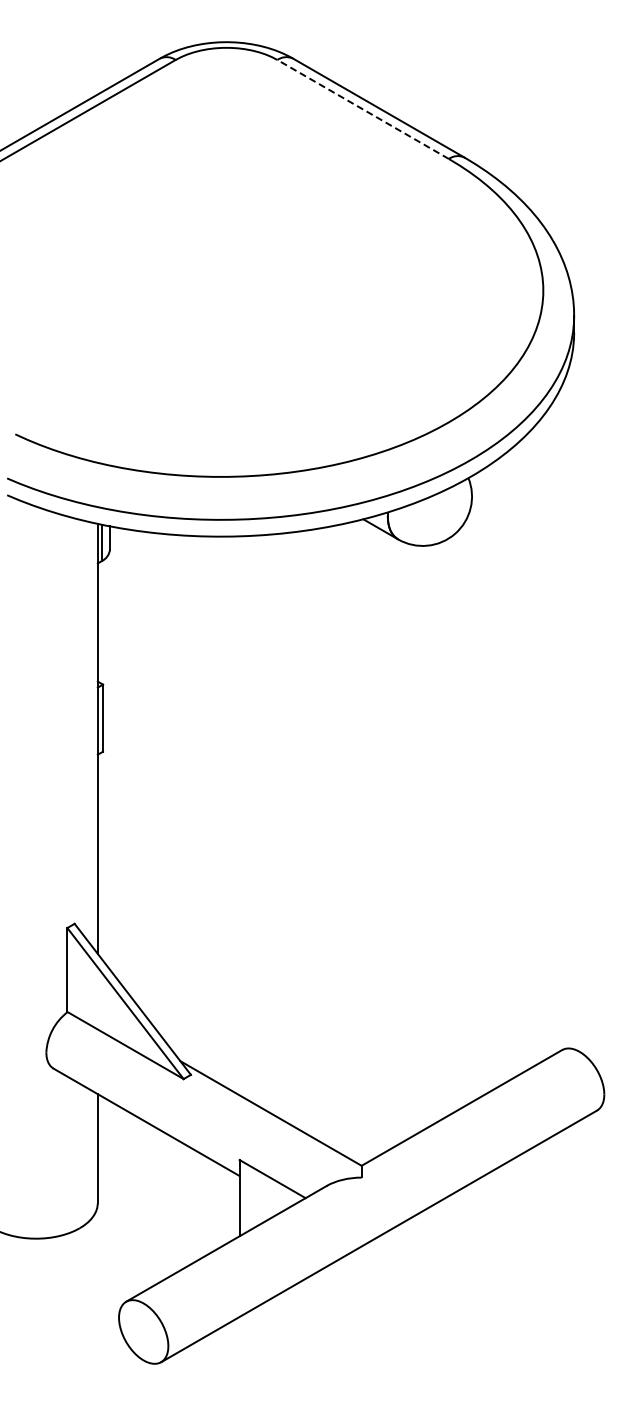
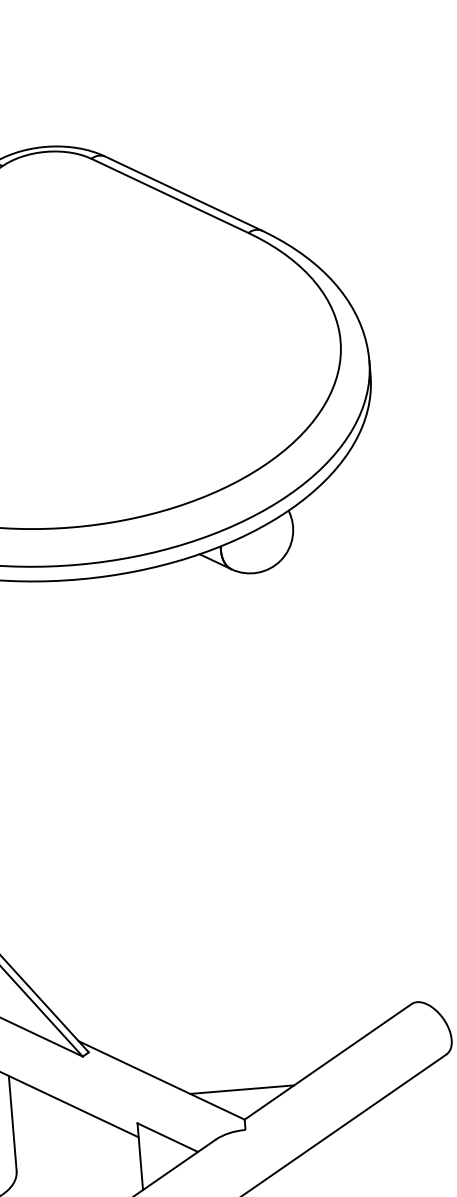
line: (363, 109) -> (170, 195), dashed -> solid
line: (361, 1131) -> (242, 1089), added

